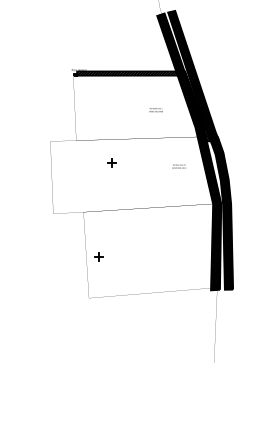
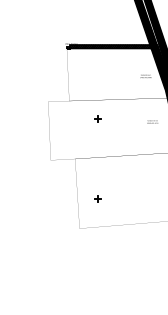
text: (155, 110) -> (145, 76), moved
part: (98, 256) -> (97, 198), moved

